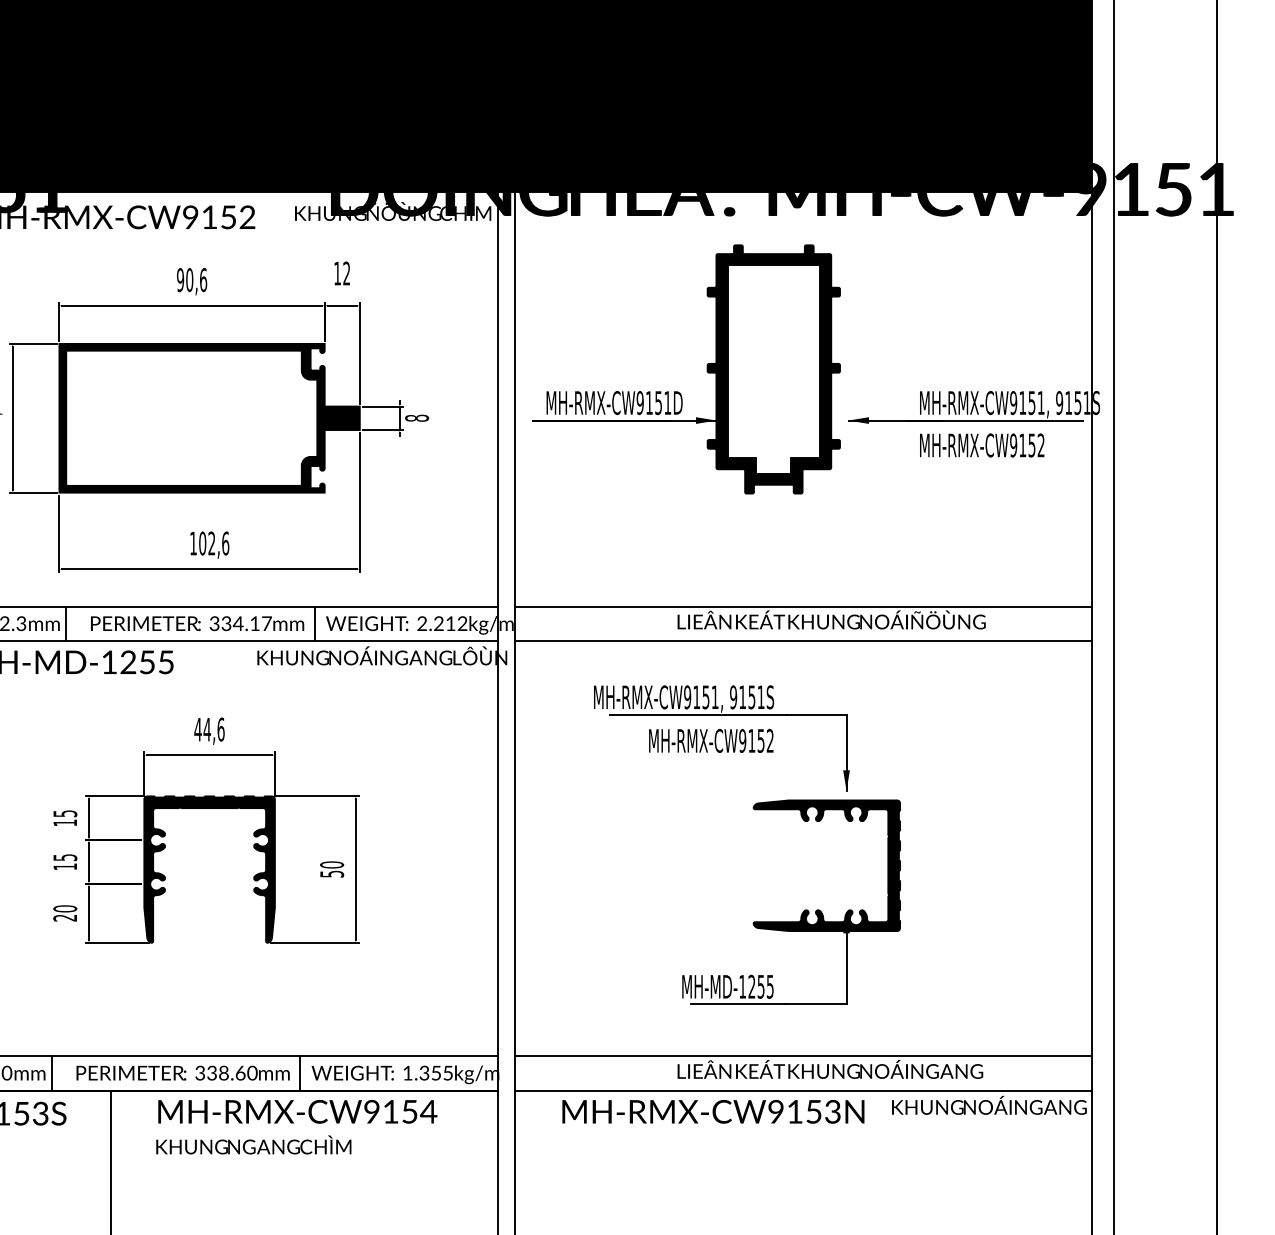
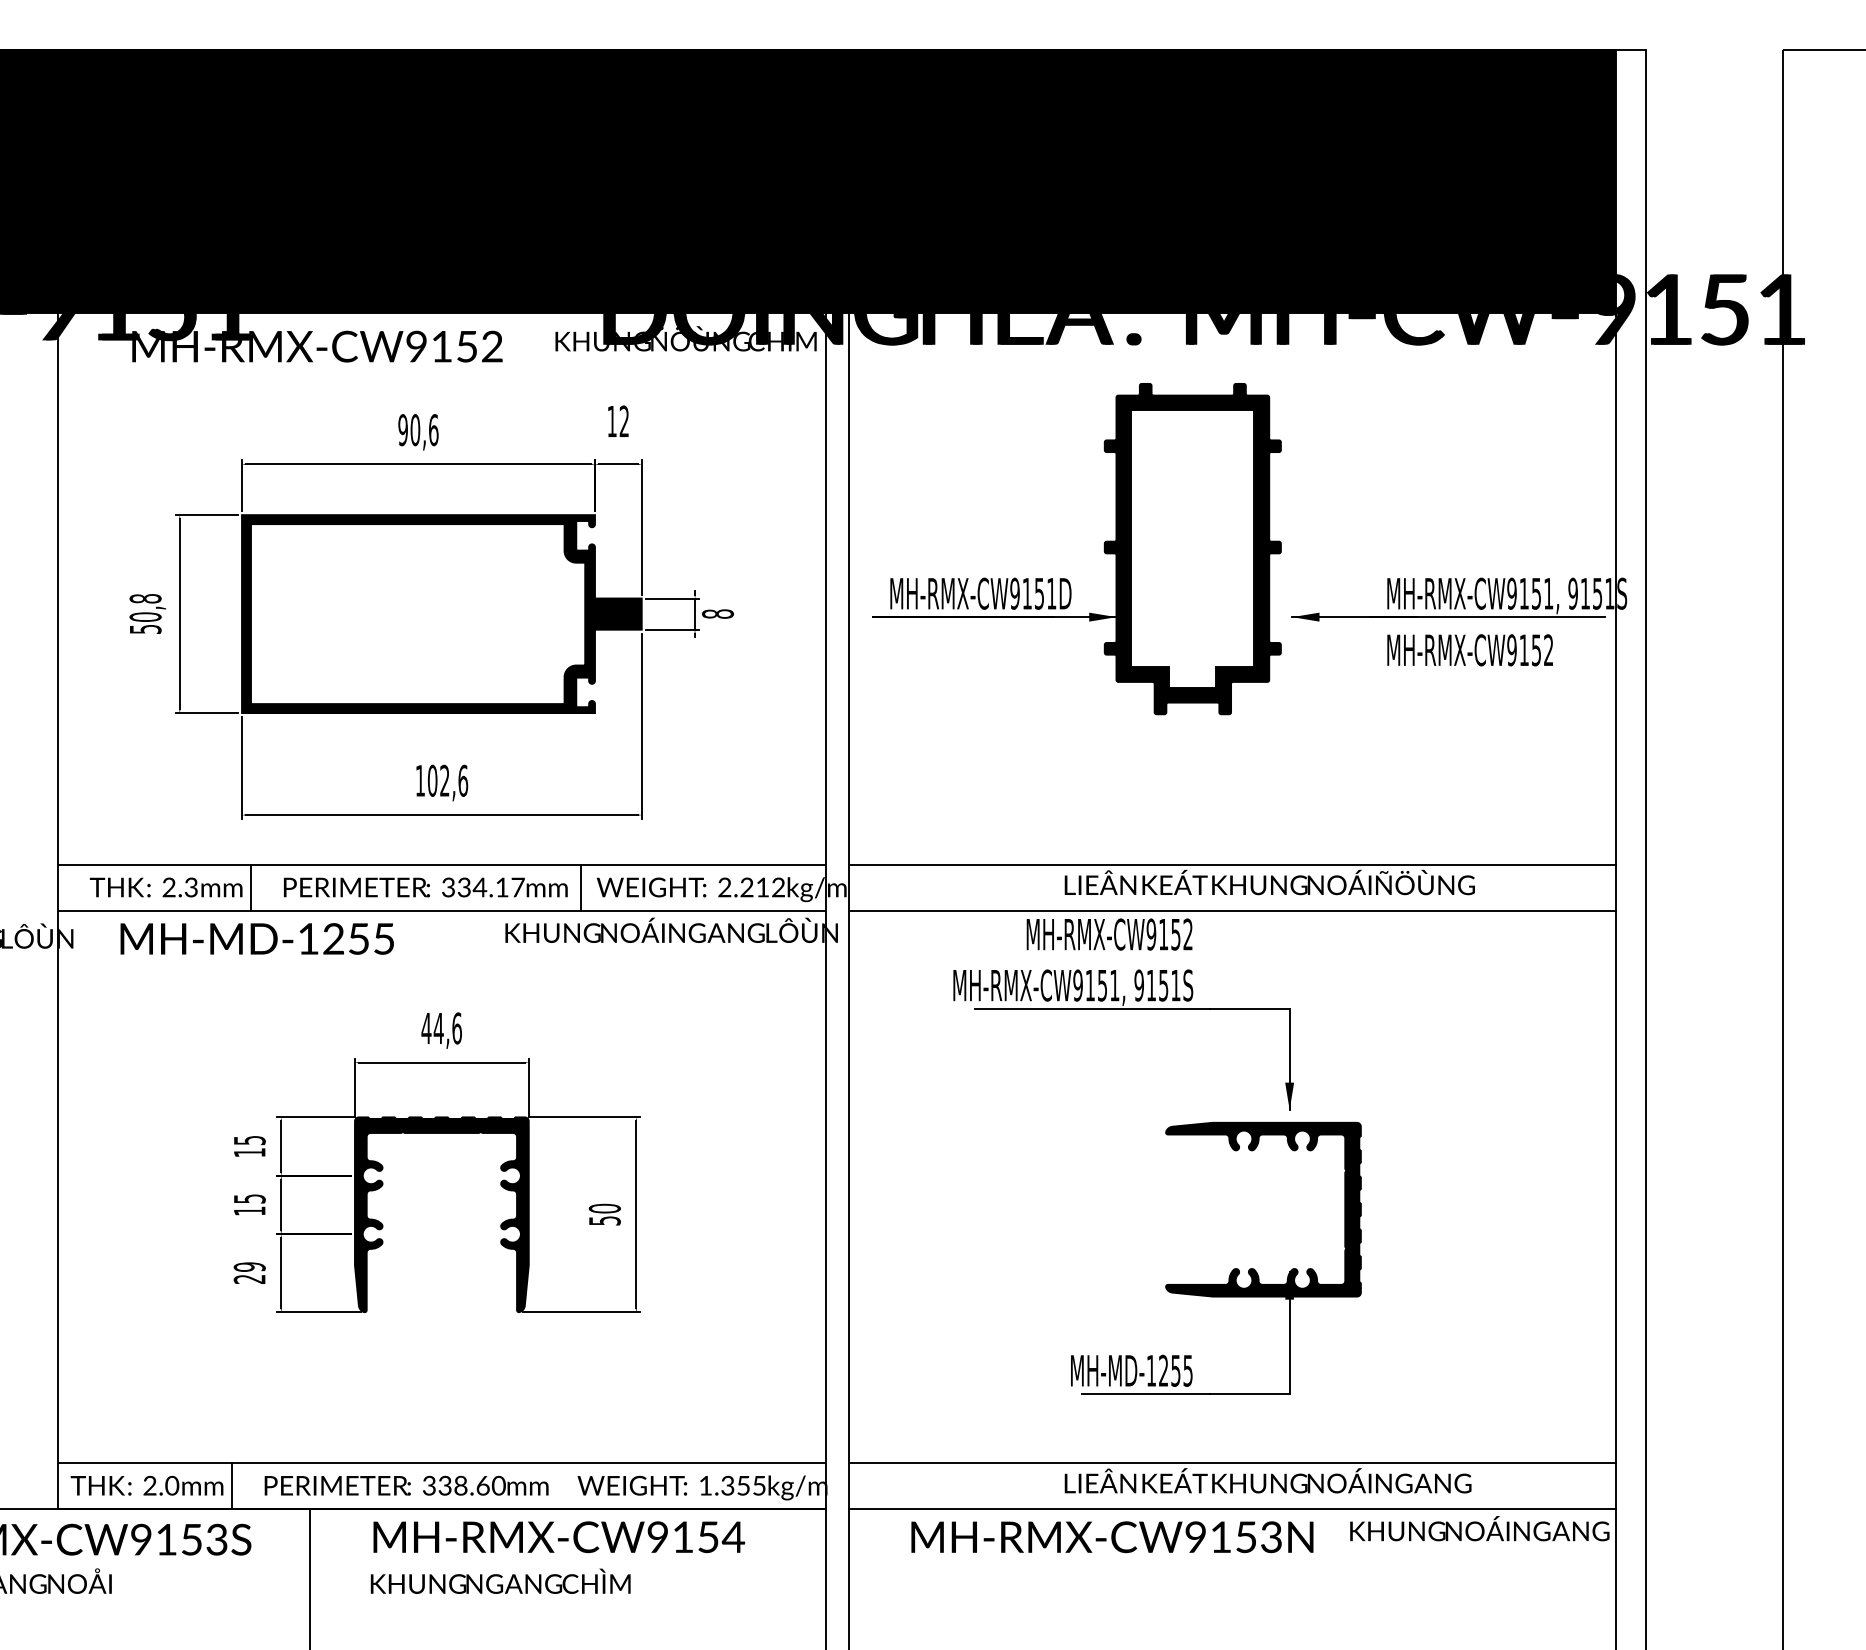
text: (711, 740) -> (1109, 934), moved
text: (65, 908) -> (249, 1266), 20 -> 29
line: (300, 1073) -> (562, 1486), removed

